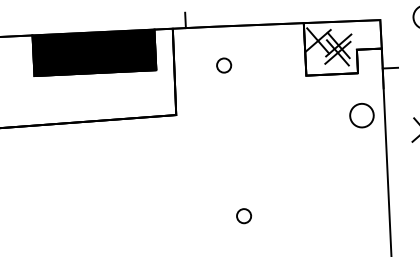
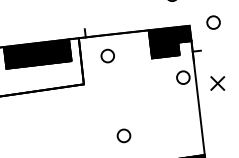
fill: (340, 46) -> (169, 41), added
circle: (223, 64) -> (107, 55), size x1.67
circle: (243, 215) -> (123, 135), size x1.67

